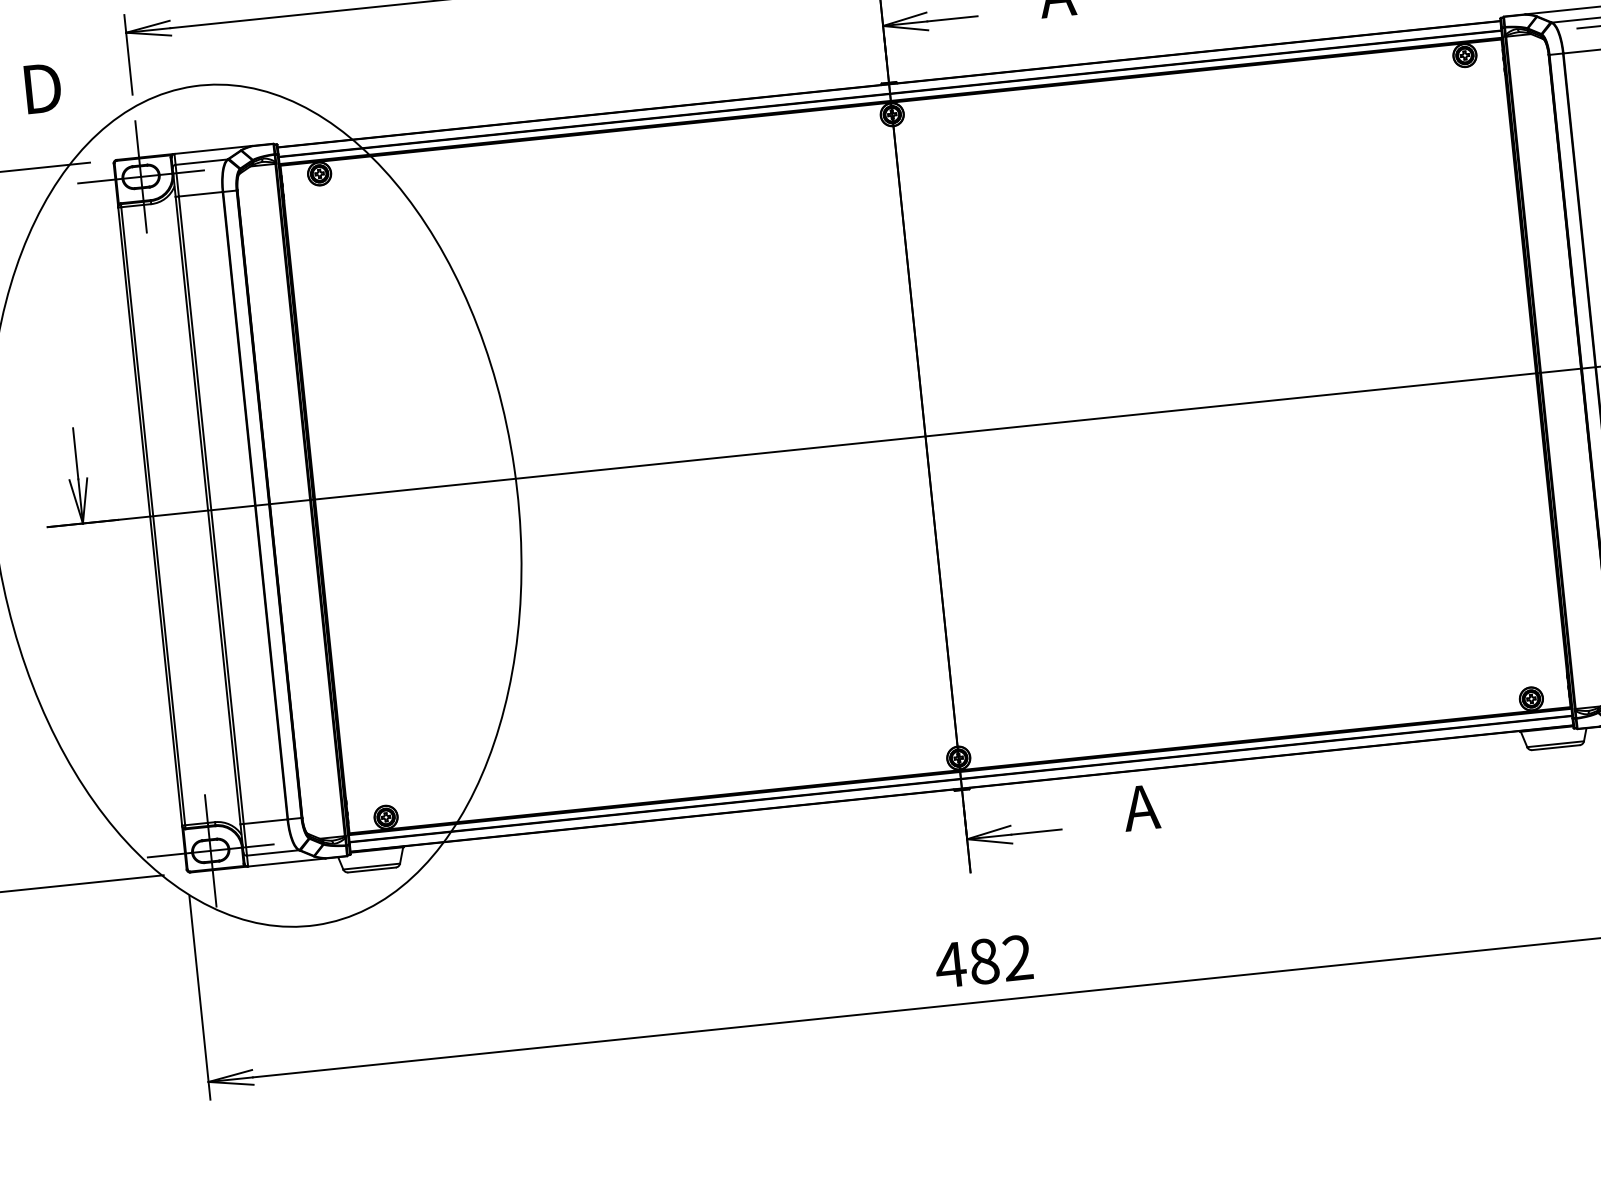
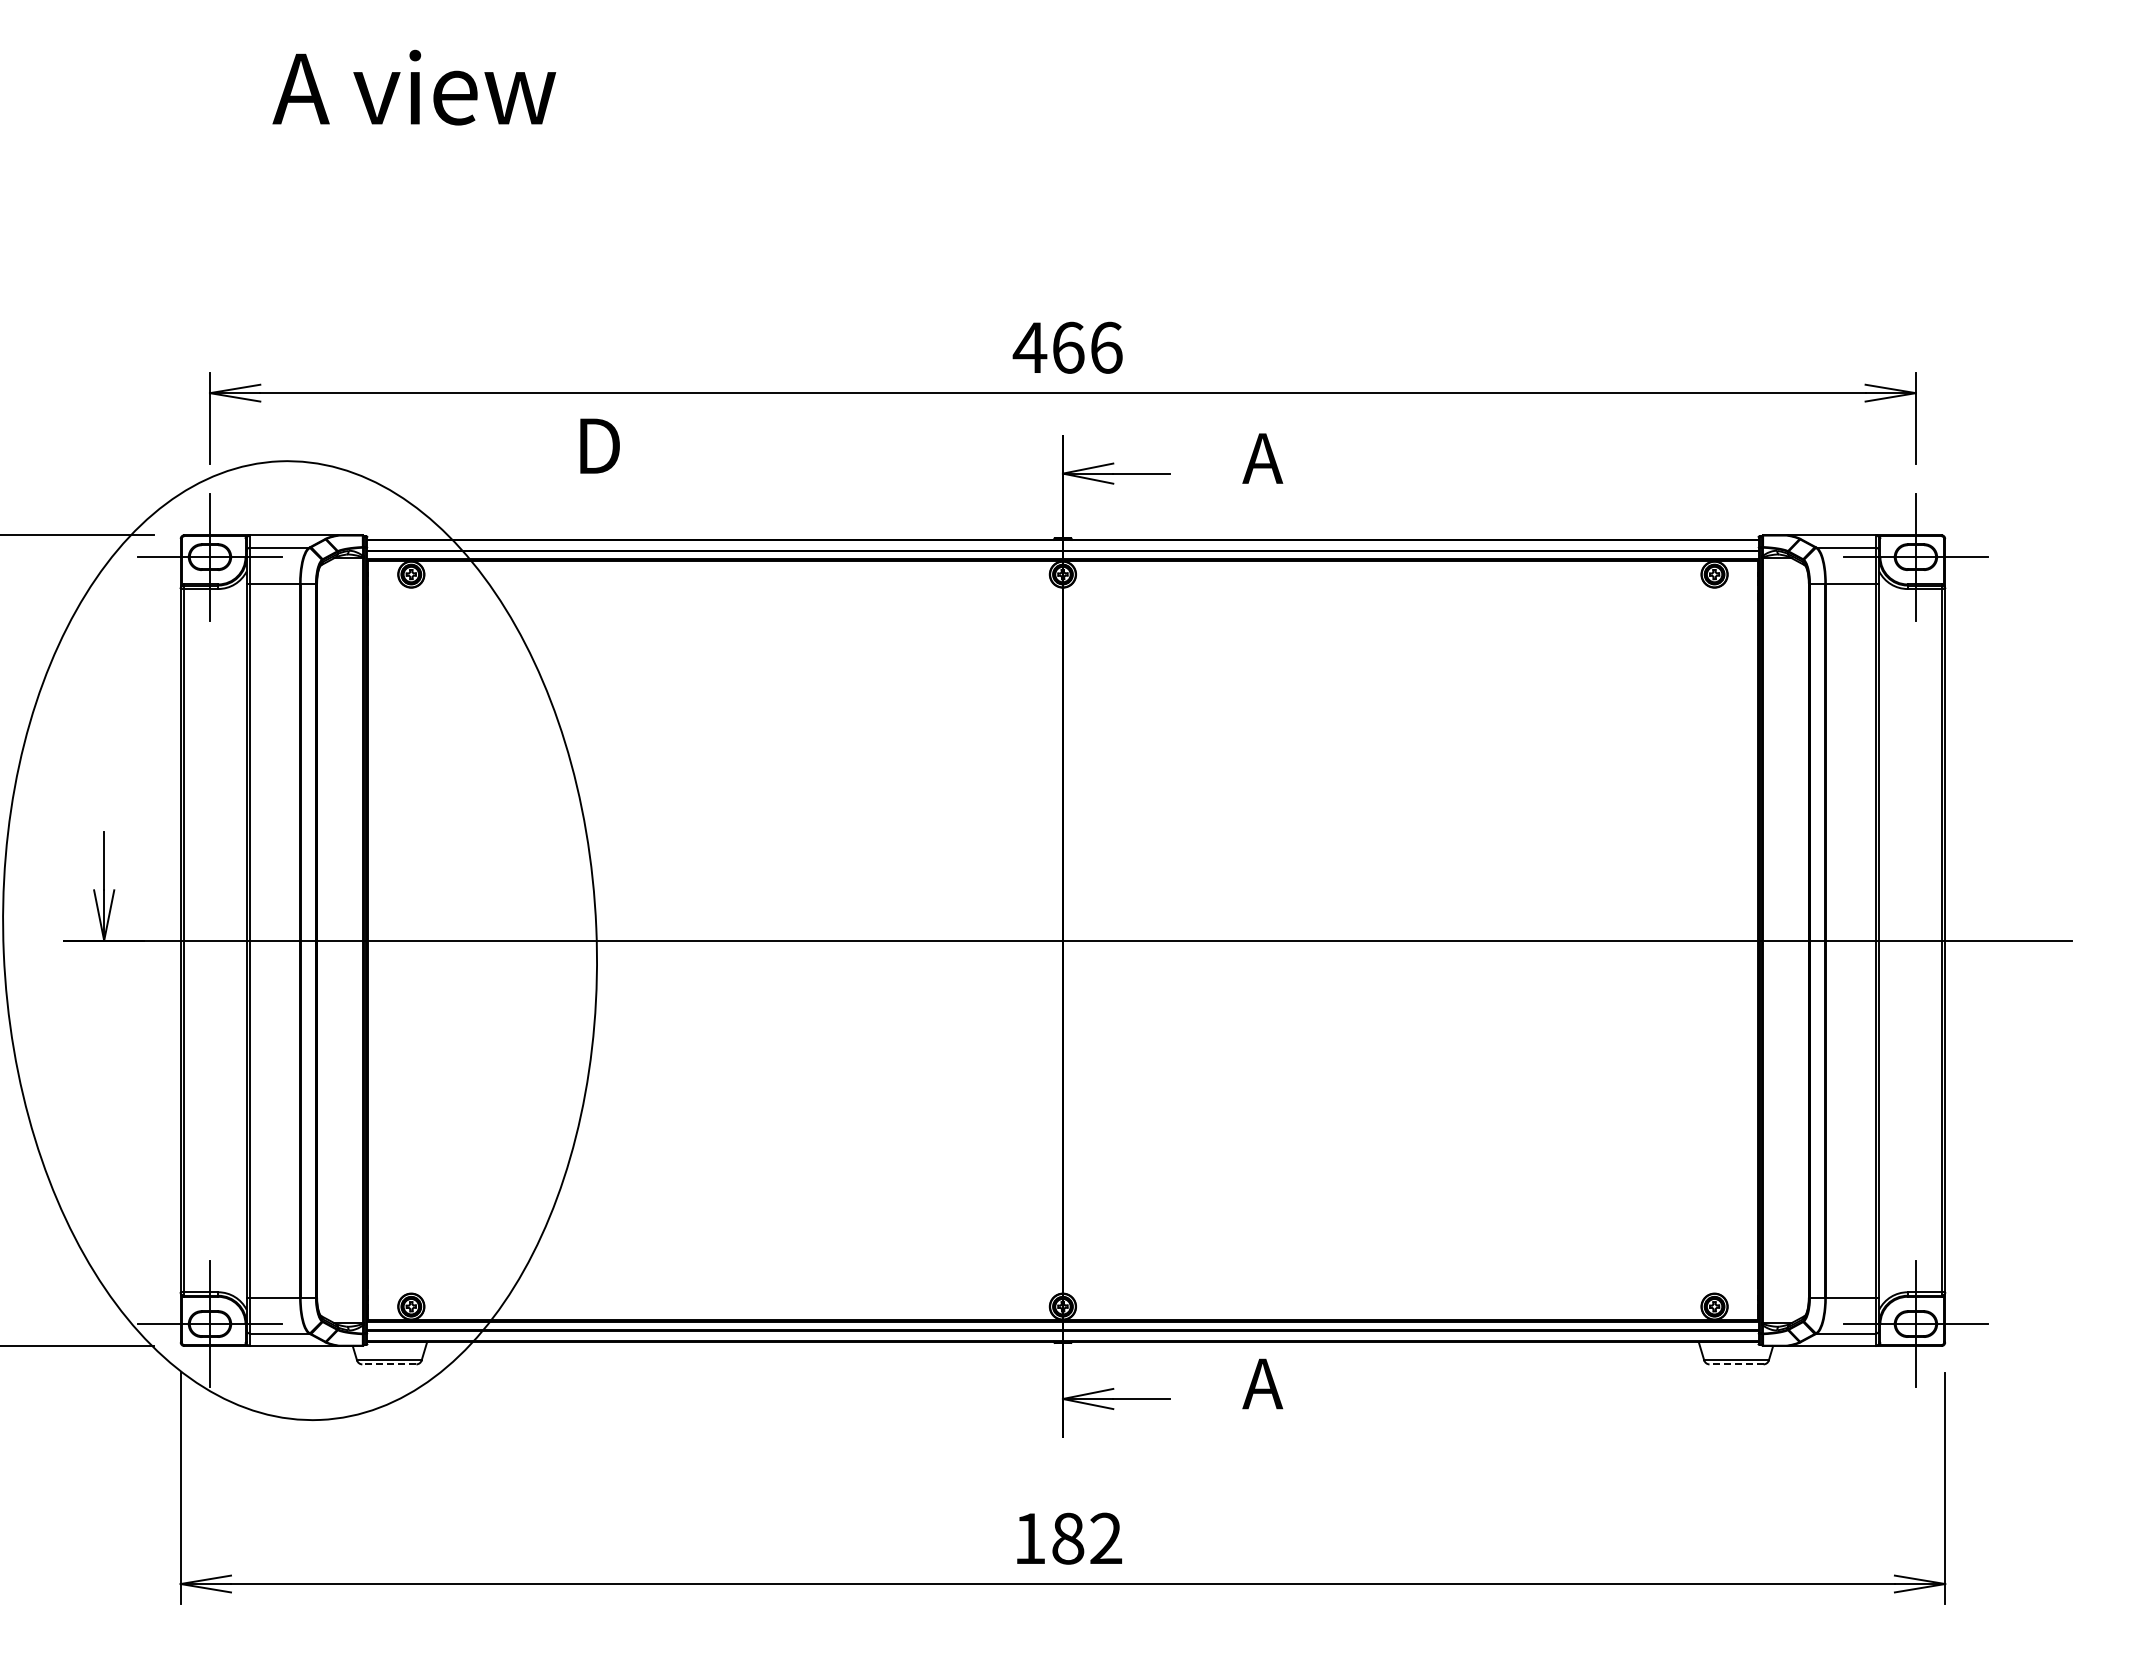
text: (42, 87) -> (599, 445), moved
line: (1555, 747) -> (1736, 1364), solid -> dashed
line: (371, 870) -> (388, 1364), solid -> dashed
text: (950, 964) -> (1029, 1538), 482 -> 182

